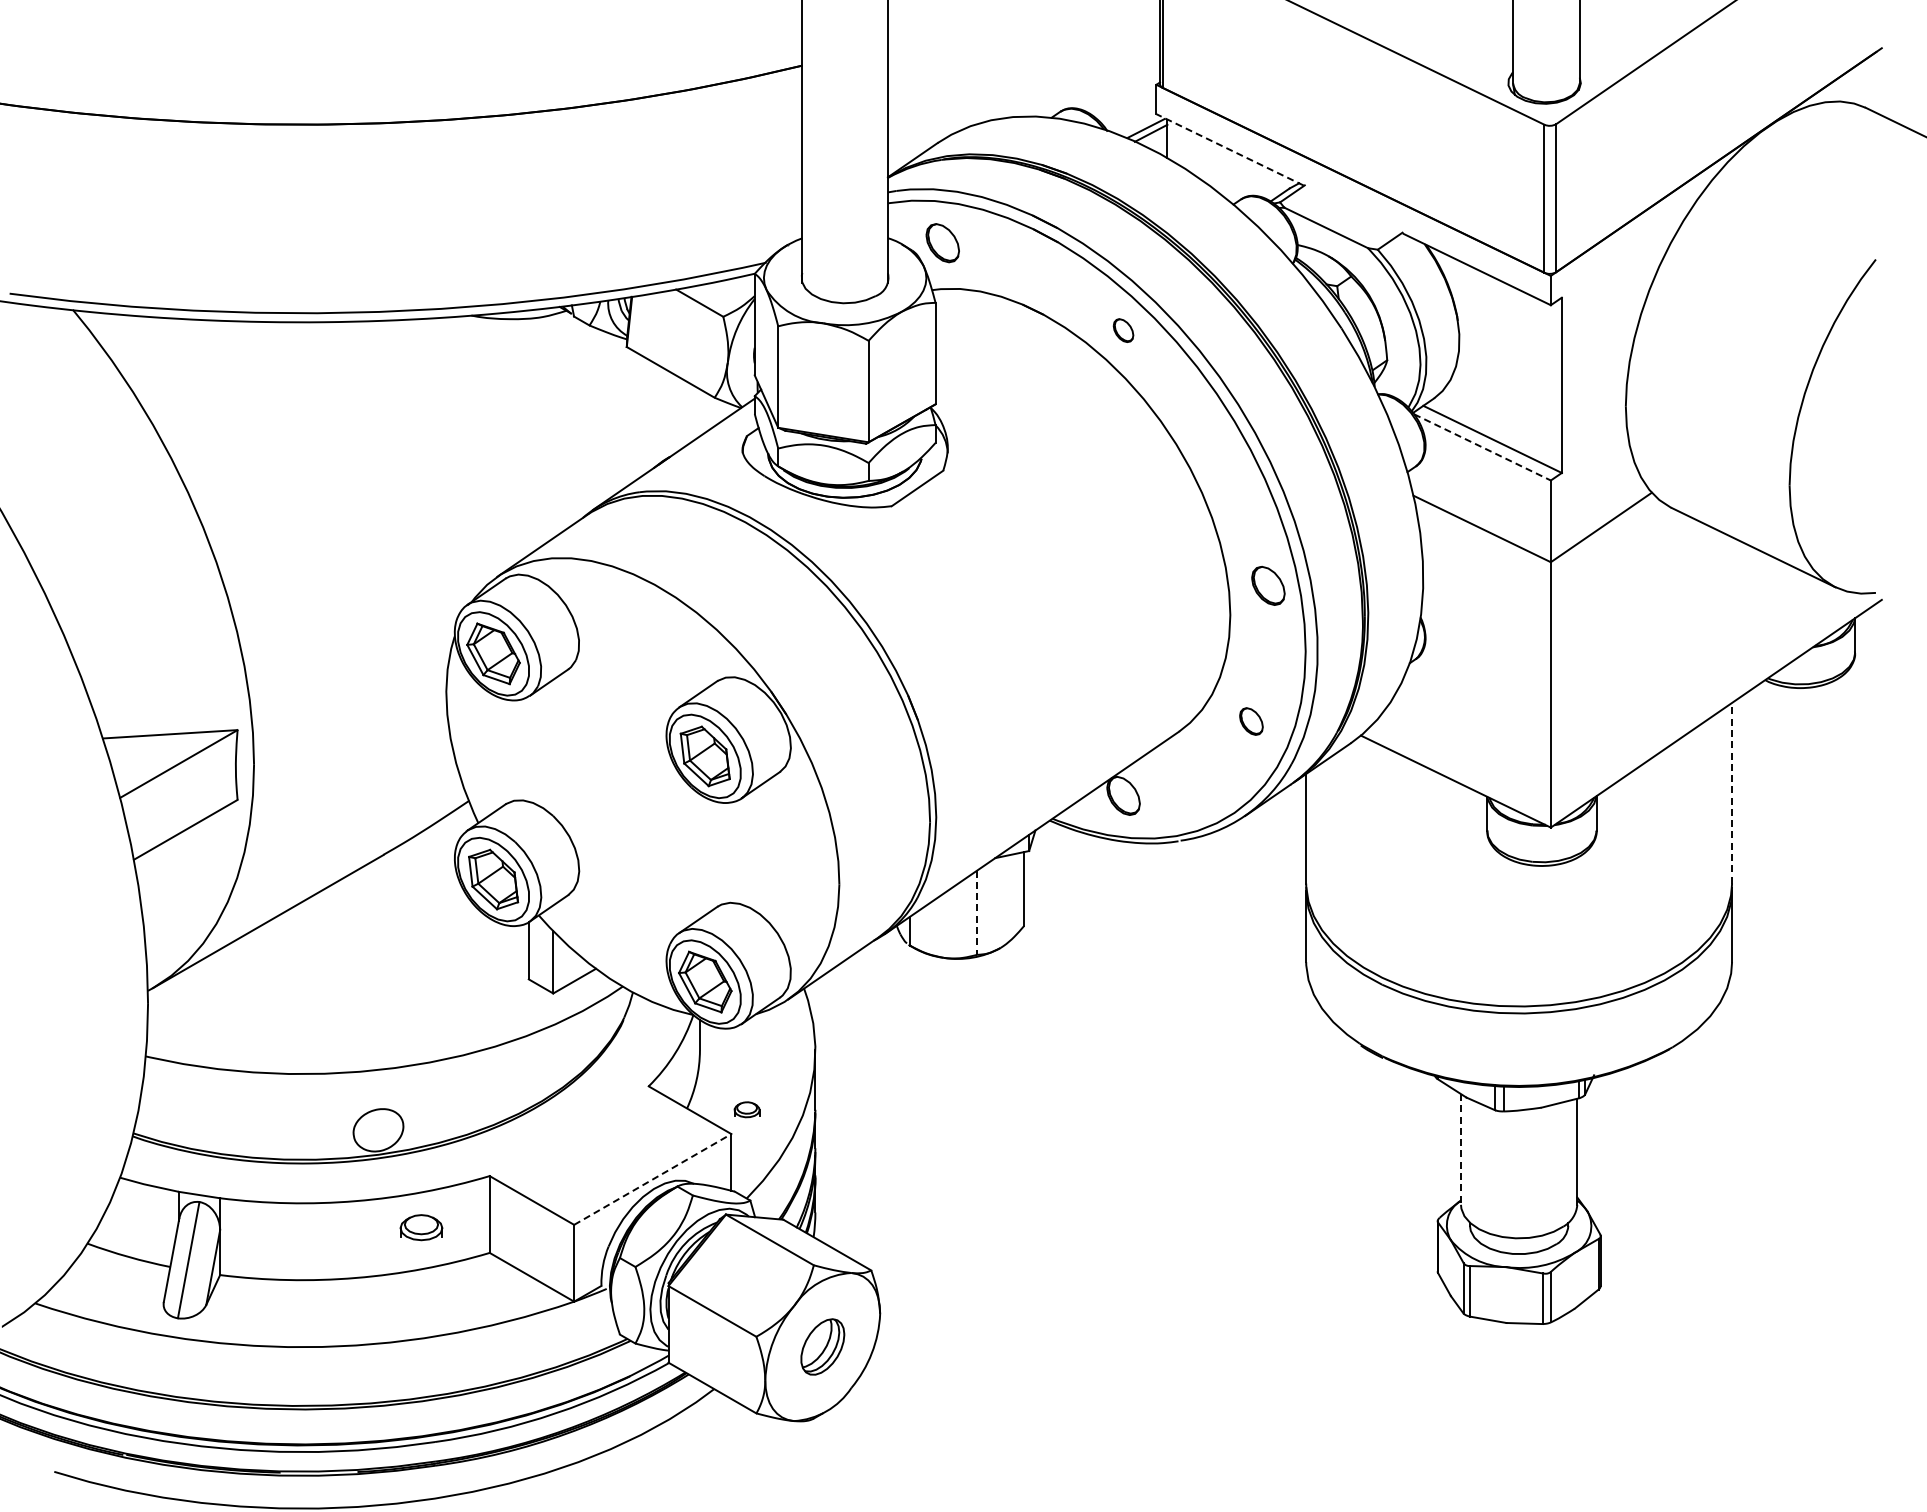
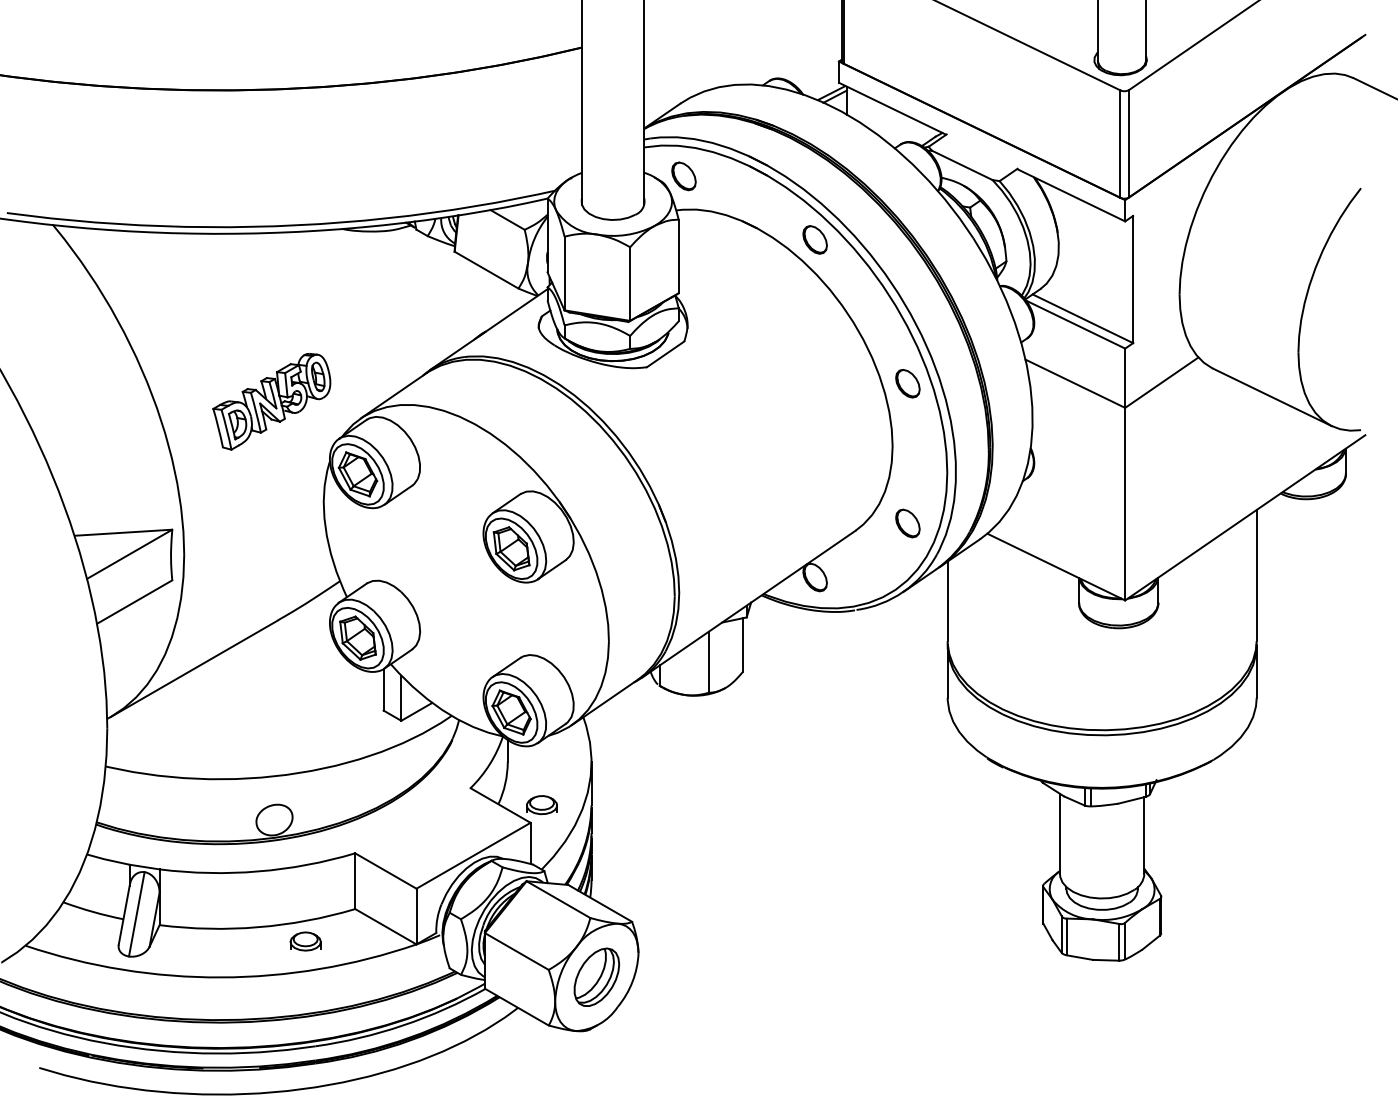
line: (1230, 149) -> (892, 108), dashed -> solid
part: (1123, 330) -> (815, 239), size x1.67
line: (1482, 447) -> (1075, 324), dashed -> solid
part: (374, 553) -> (271, 401), added
part: (1268, 585) -> (907, 383), moved
part: (1251, 721) -> (907, 523), size x1.43
line: (1732, 792) -> (1256, 574), dashed -> solid
line: (977, 913) -> (709, 662), dashed -> solid
part: (746, 1109) -> (541, 804), size x1.67
line: (1460, 1149) -> (1059, 834), dashed -> solid
line: (652, 1179) -> (473, 855), dashed -> solid
part: (421, 1227) -> (305, 941), moved
part: (822, 1346) -> (596, 976), size x1.43

